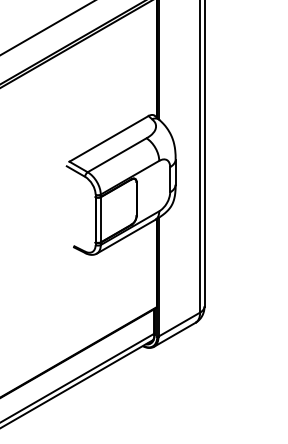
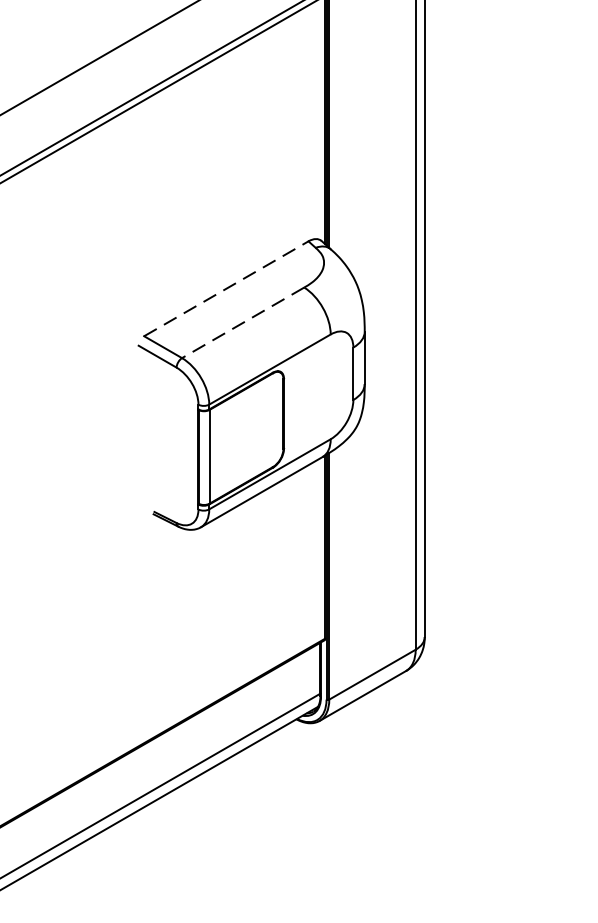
line: (109, 138) -> (227, 288), solid -> dashed
line: (117, 155) -> (243, 323), solid -> dashed

